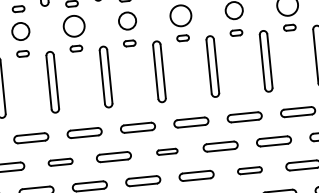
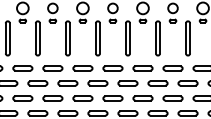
part: (166, 151) -> (127, 83), size x1.67
part: (59, 162) -> (67, 83), size x1.43
part: (249, 170) -> (172, 98), size x1.43

